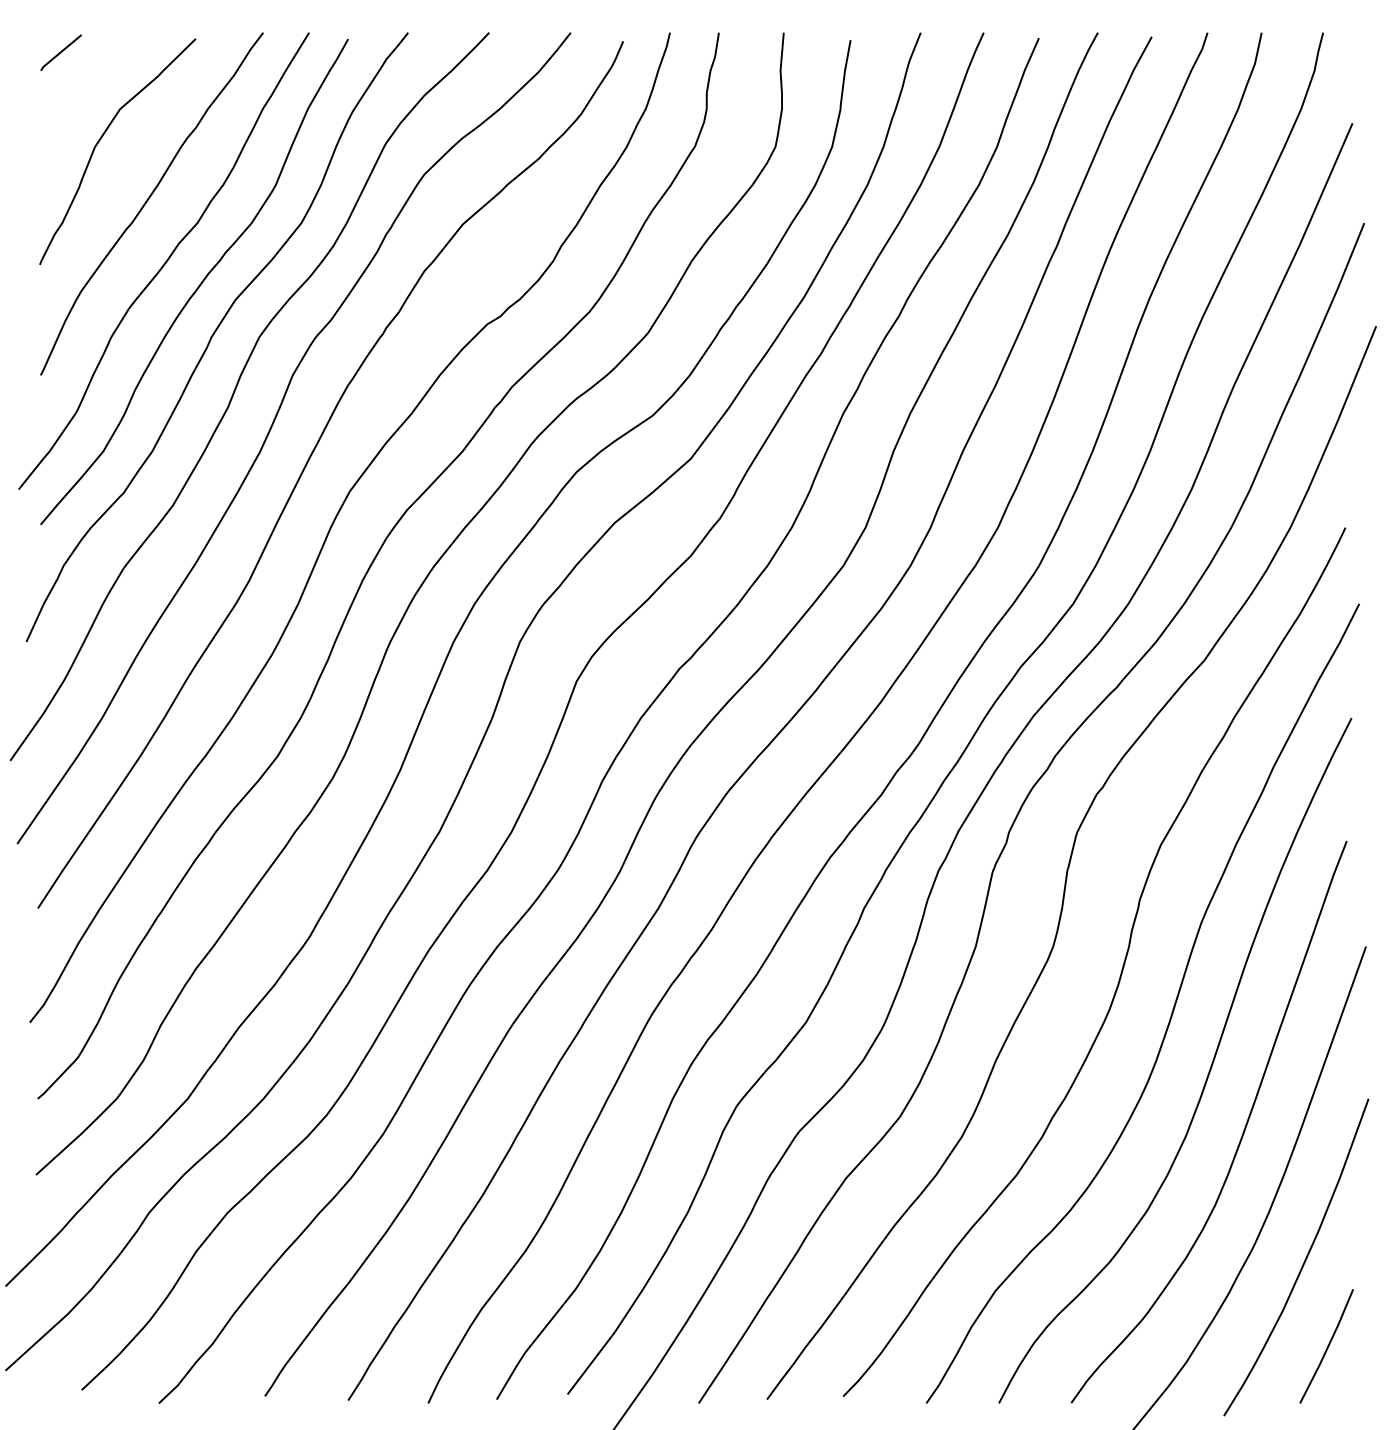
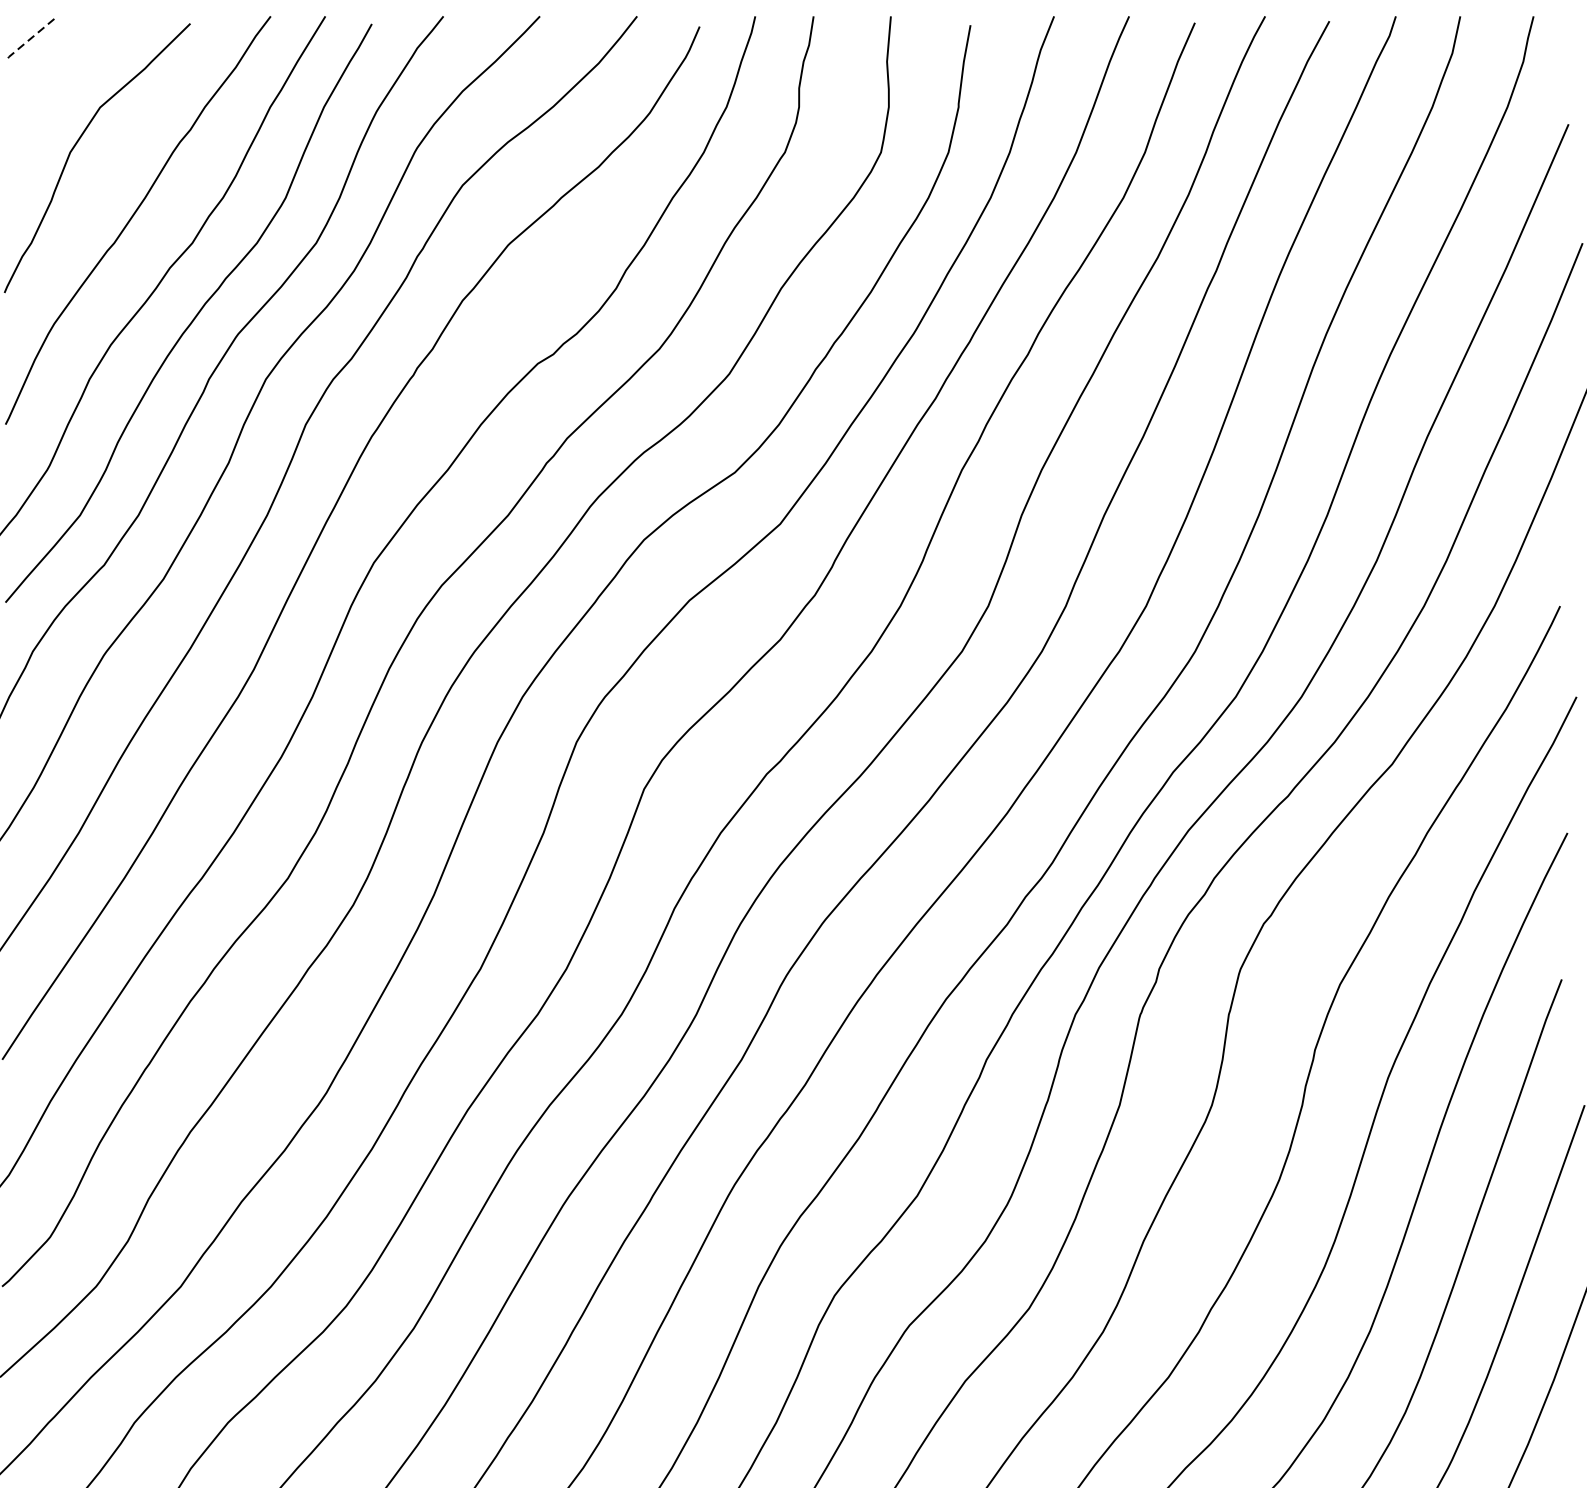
line: (59, 53) -> (27, 41), solid -> dashed

